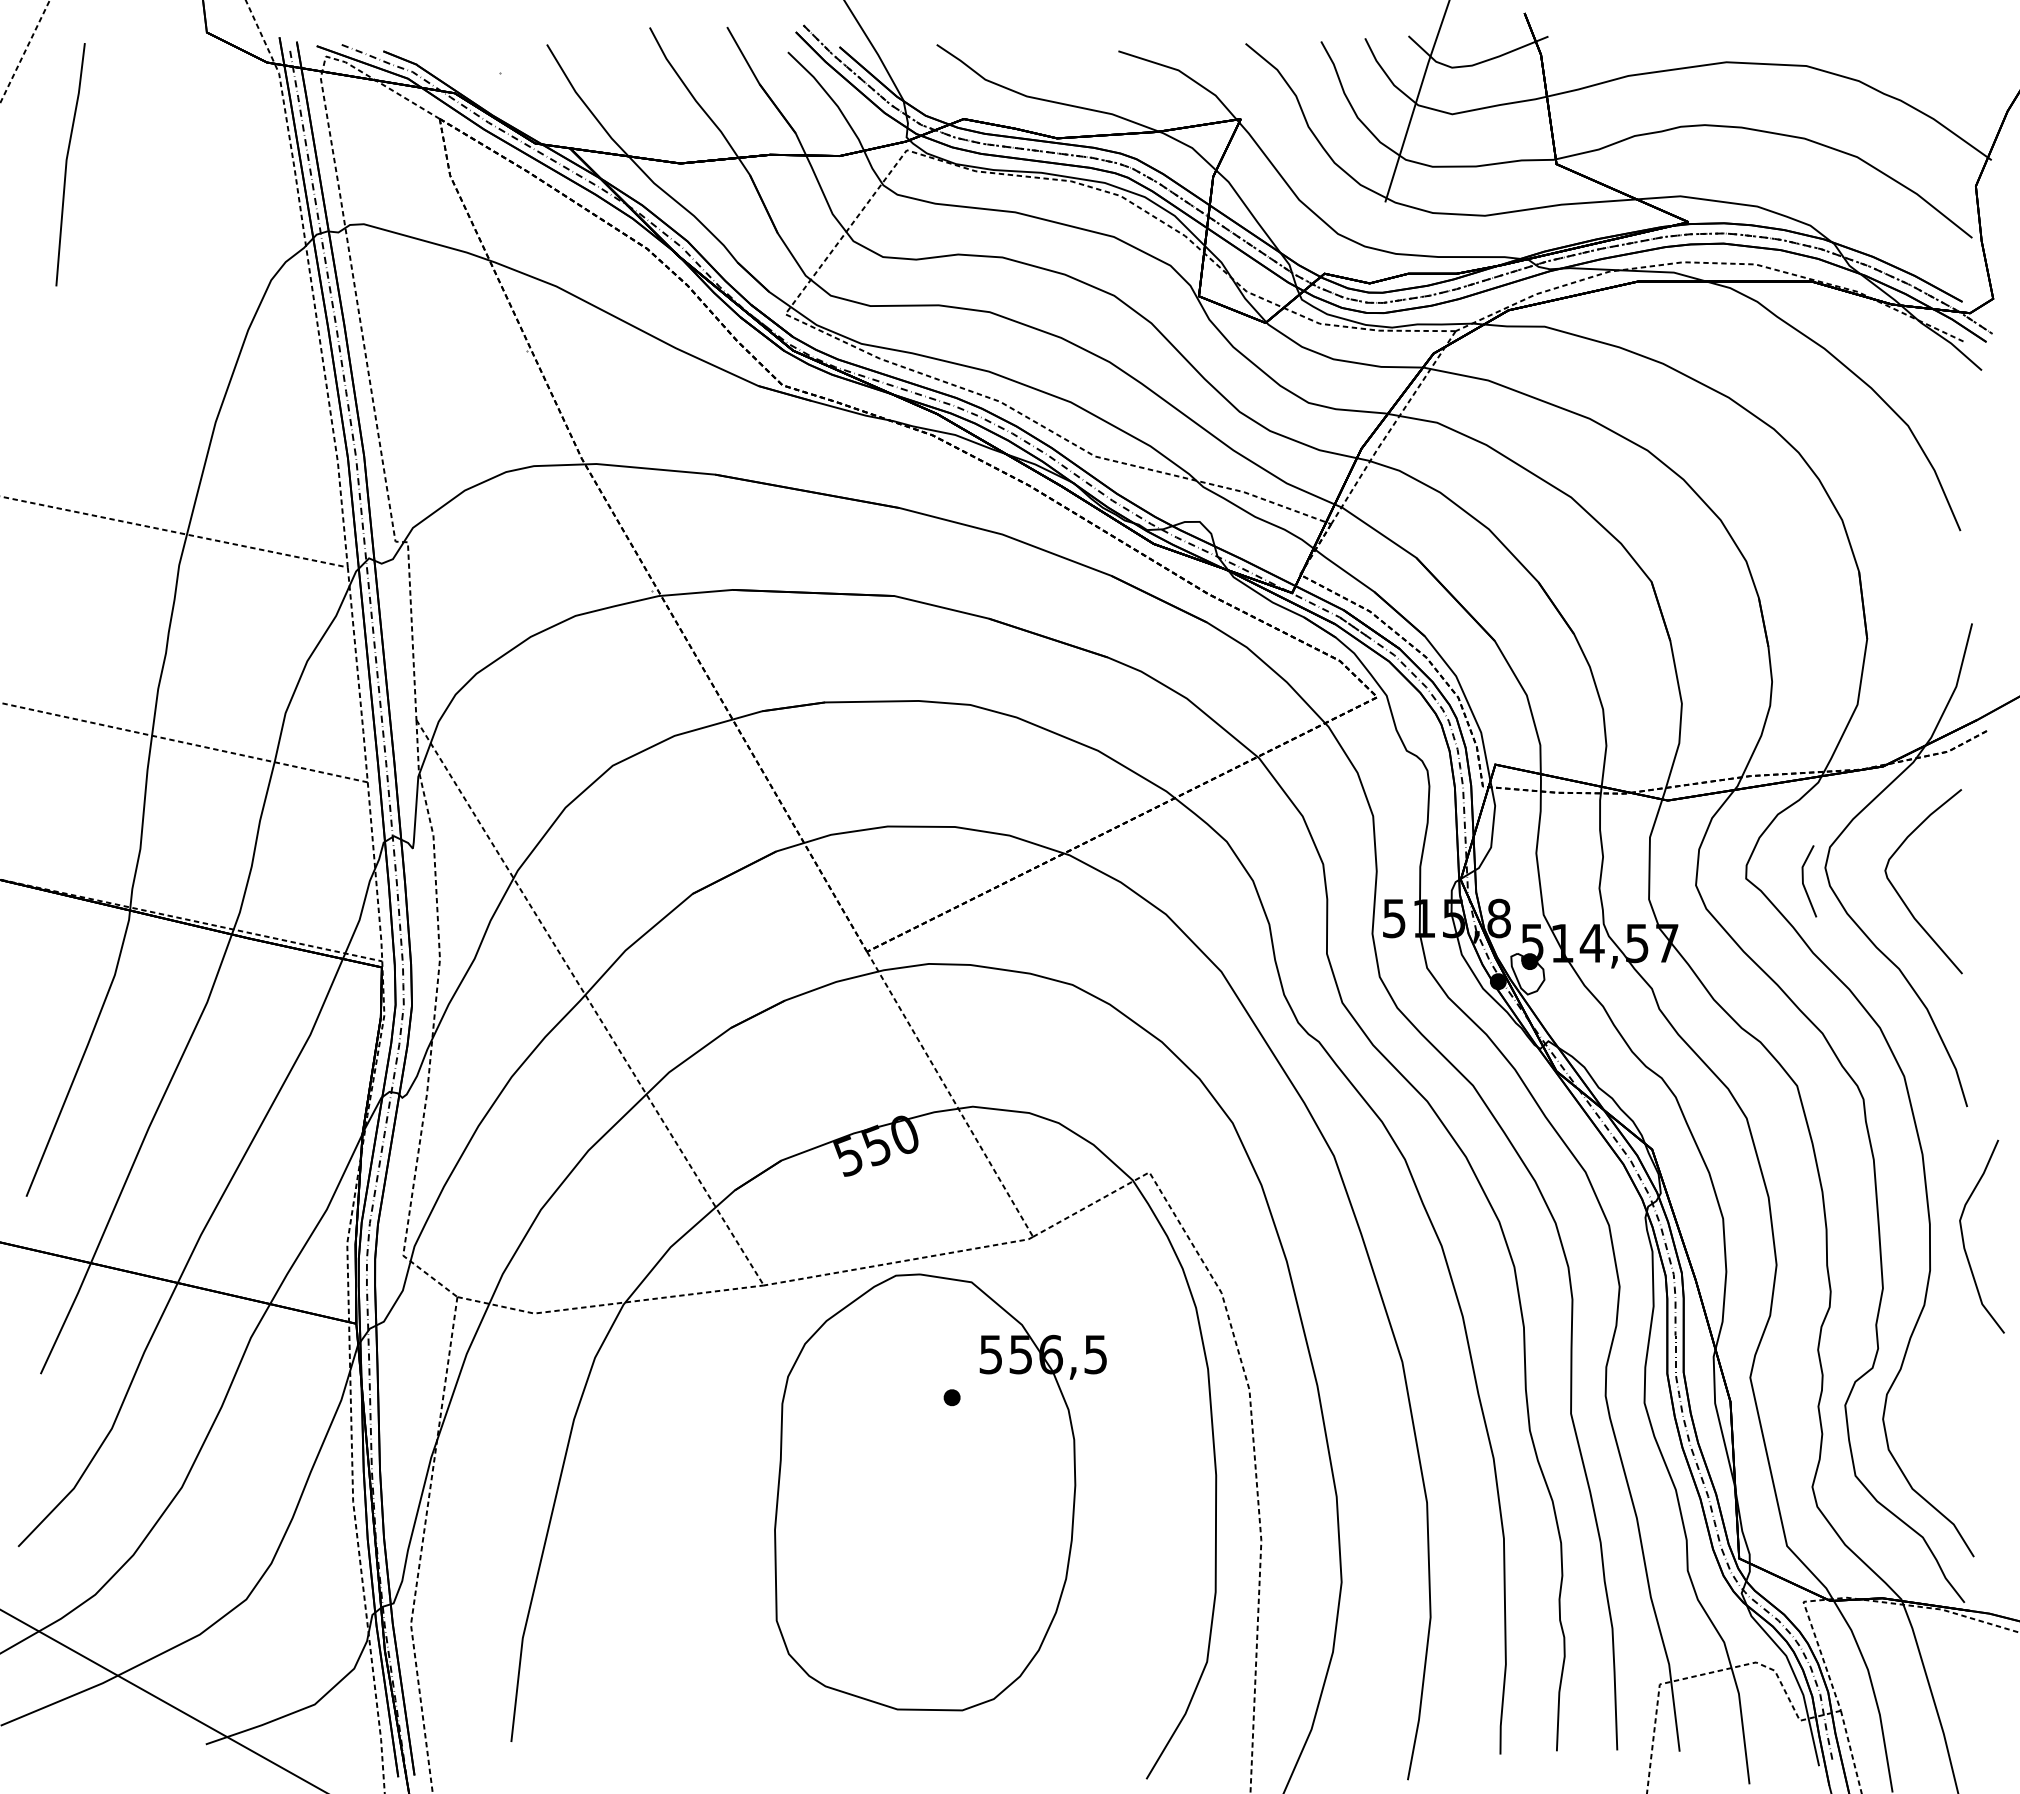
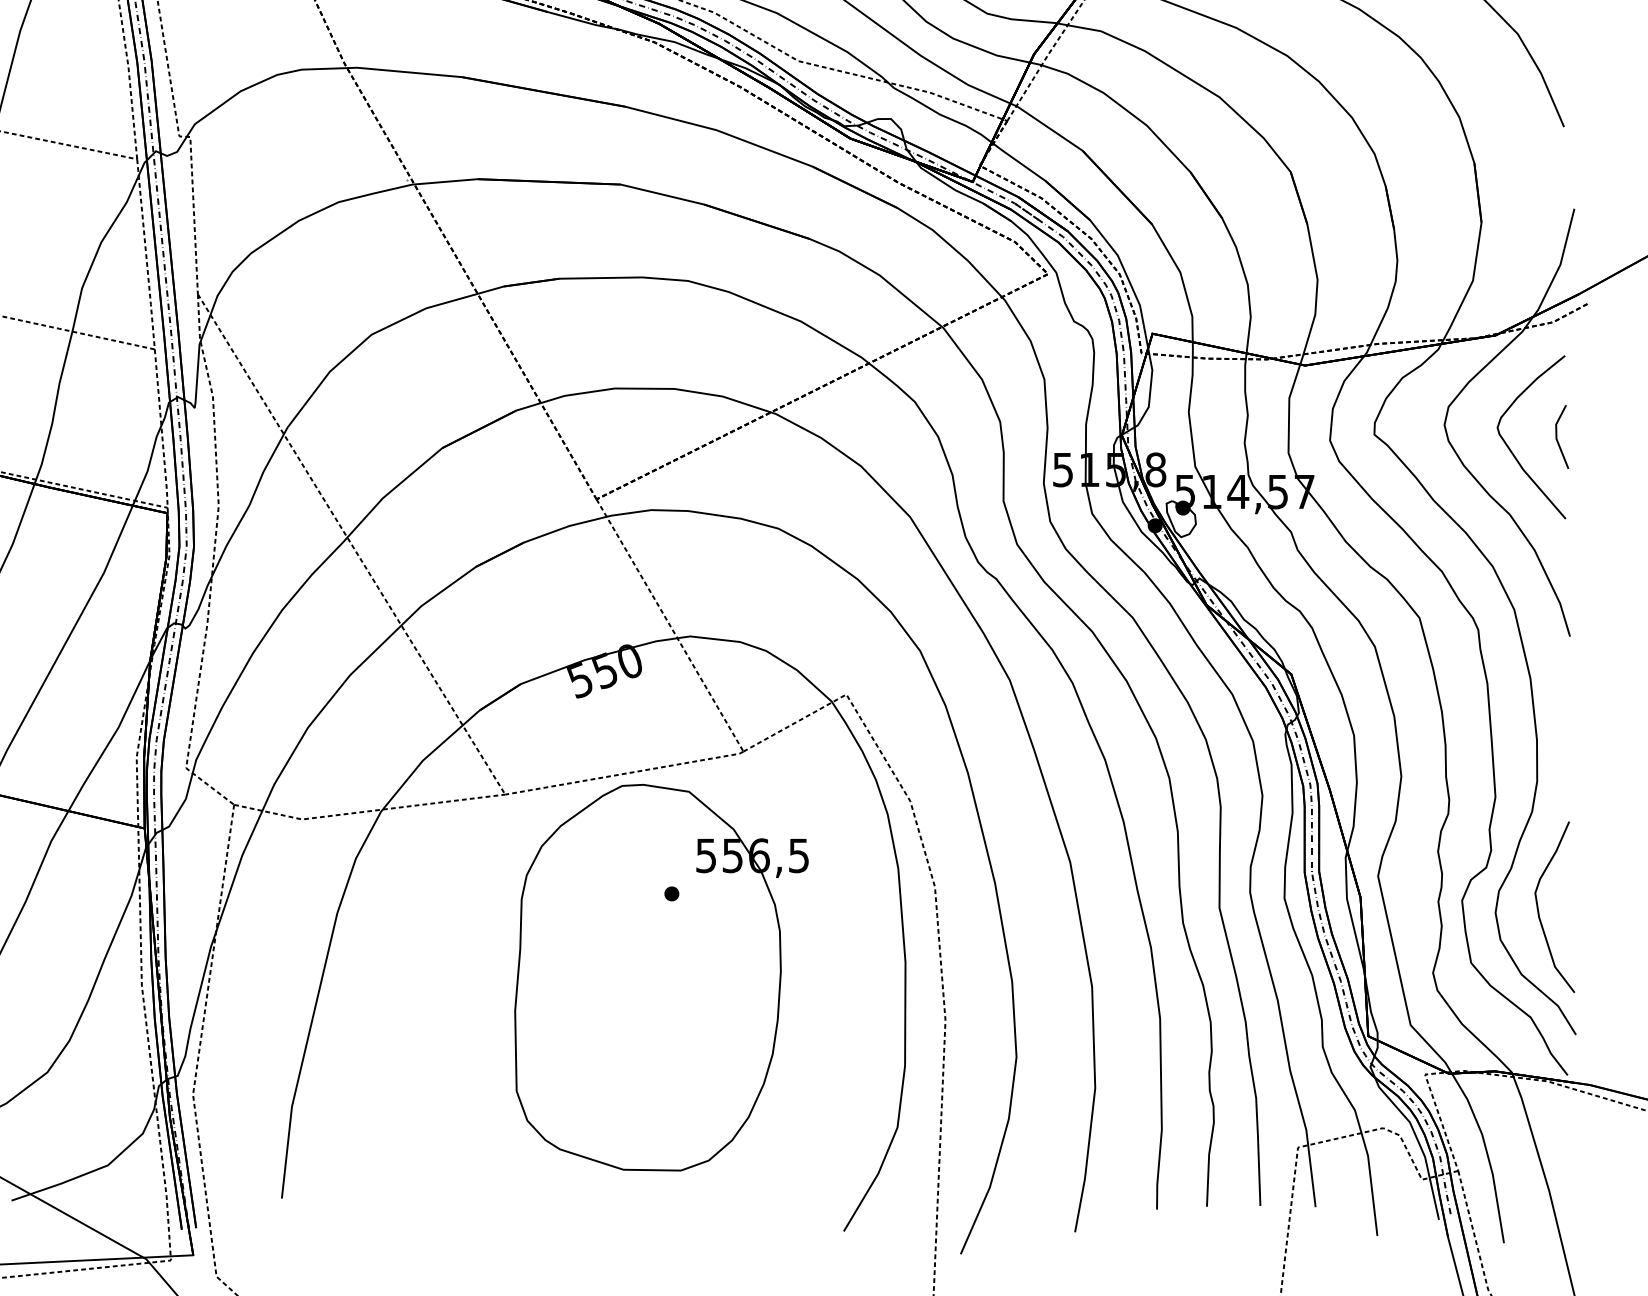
line: (1804, 884) -> (1557, 439), moved
curve: (1964, 1241) -> (1539, 911), moved

